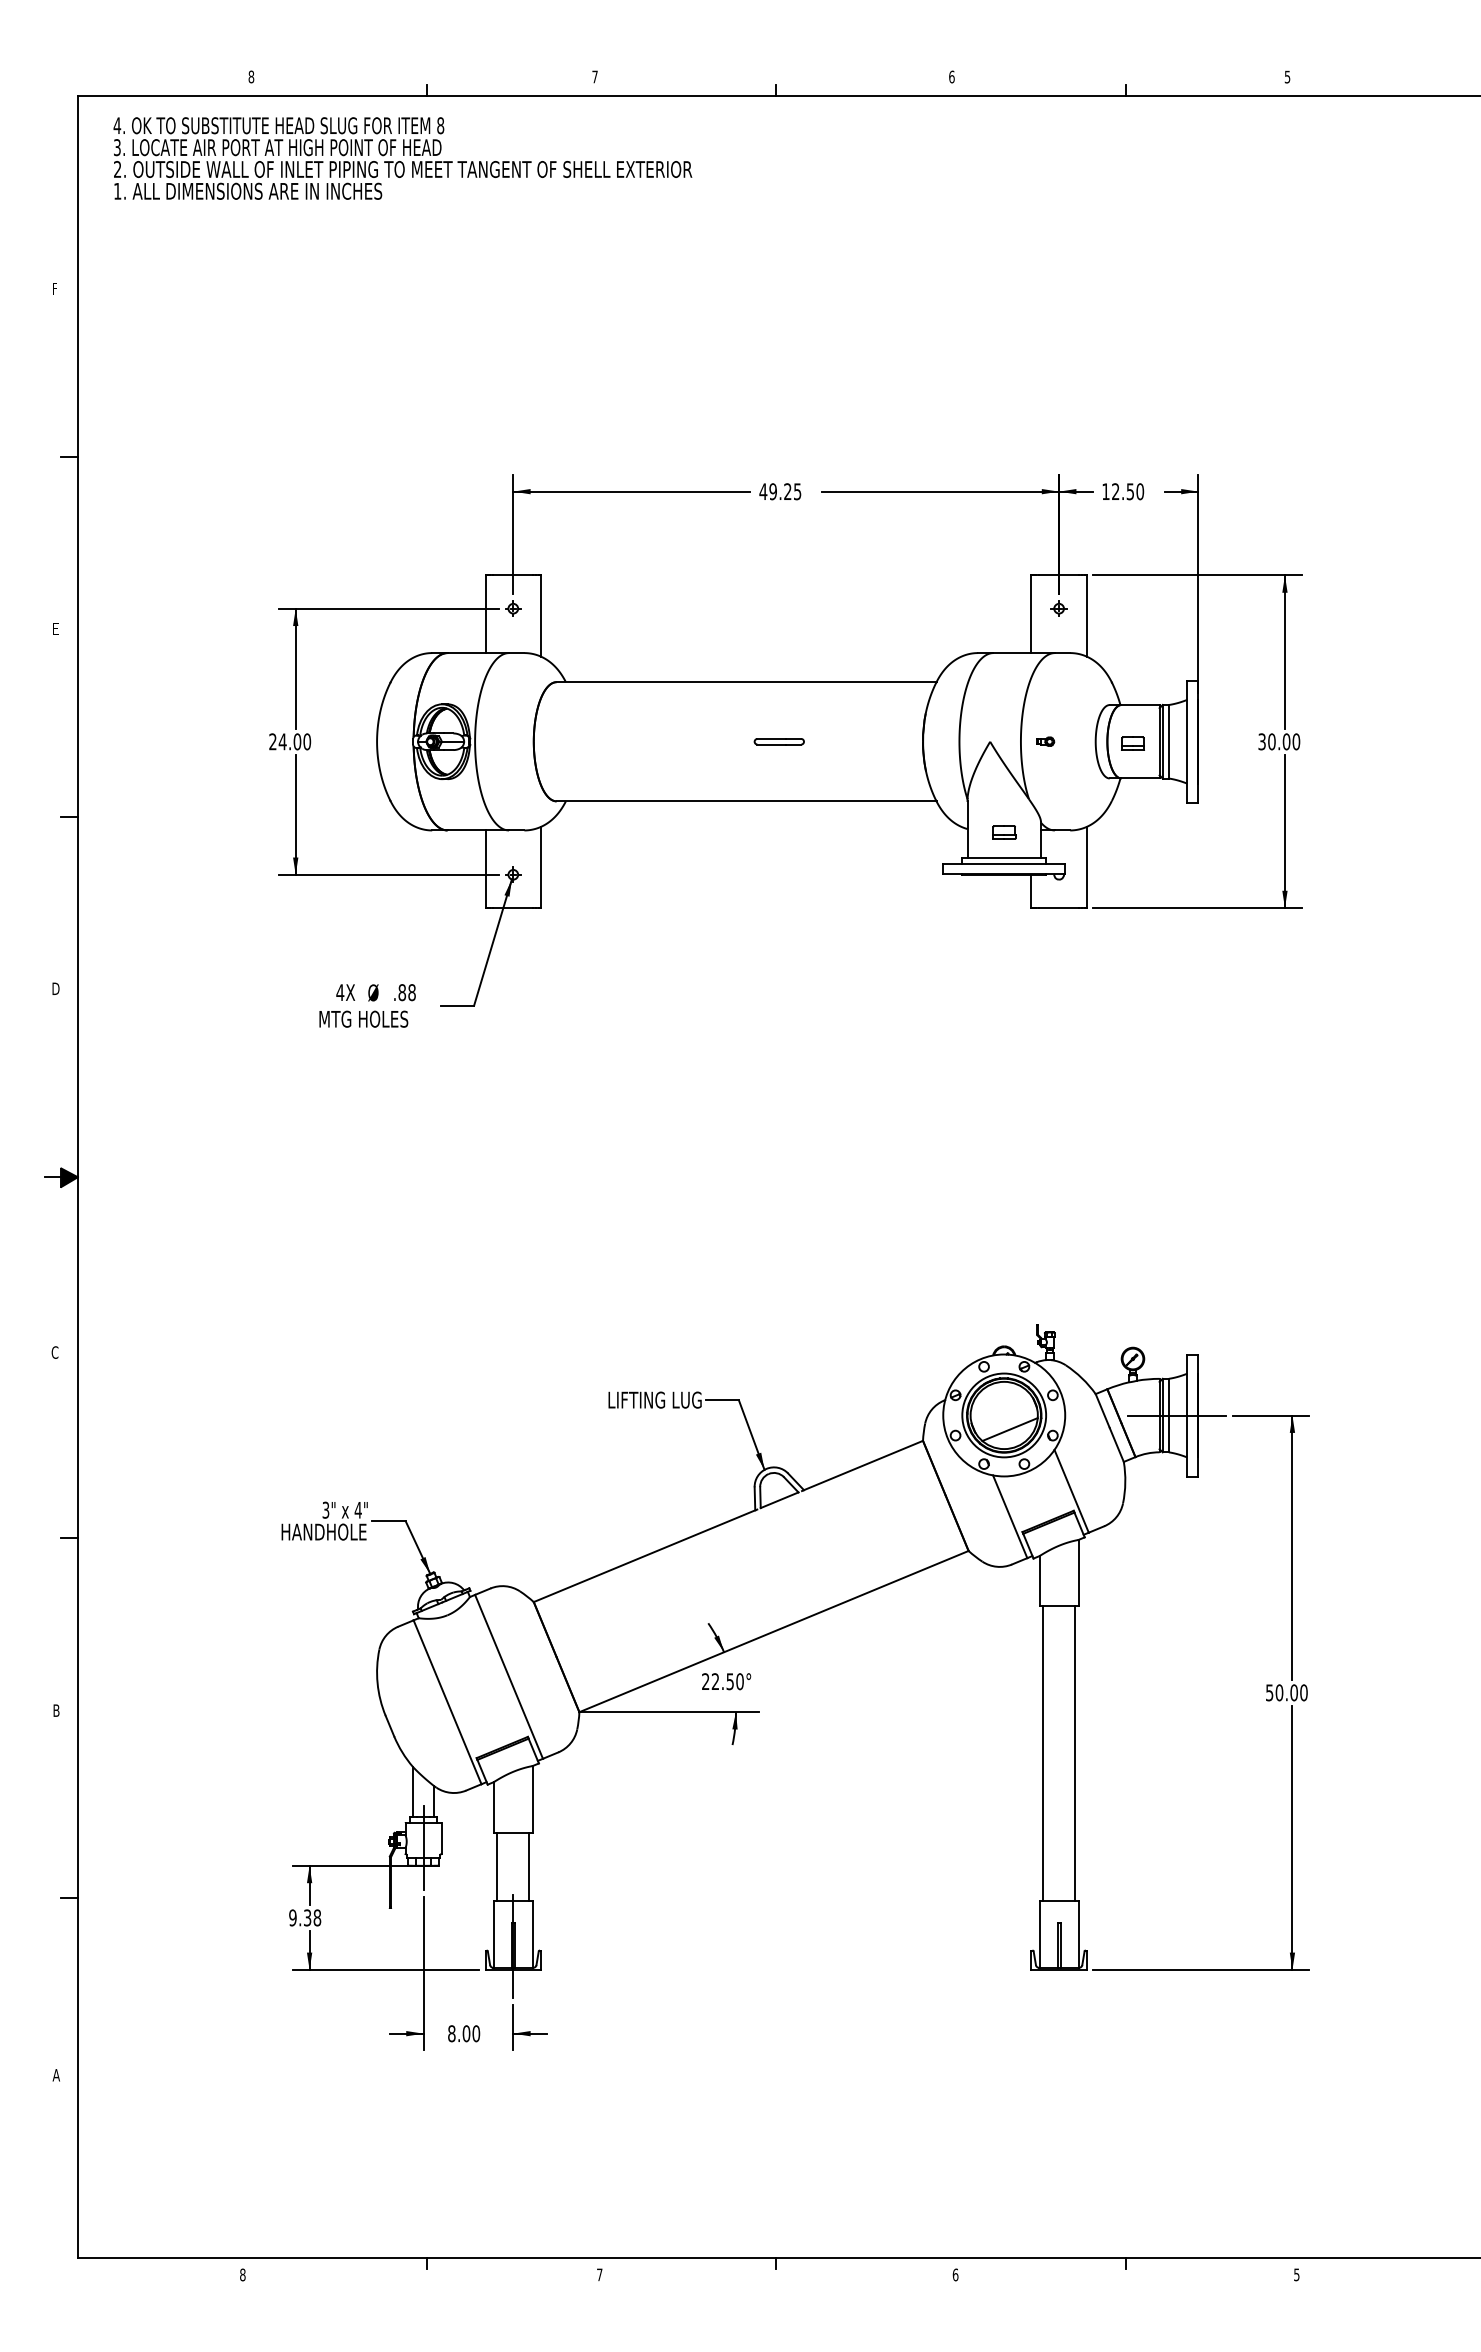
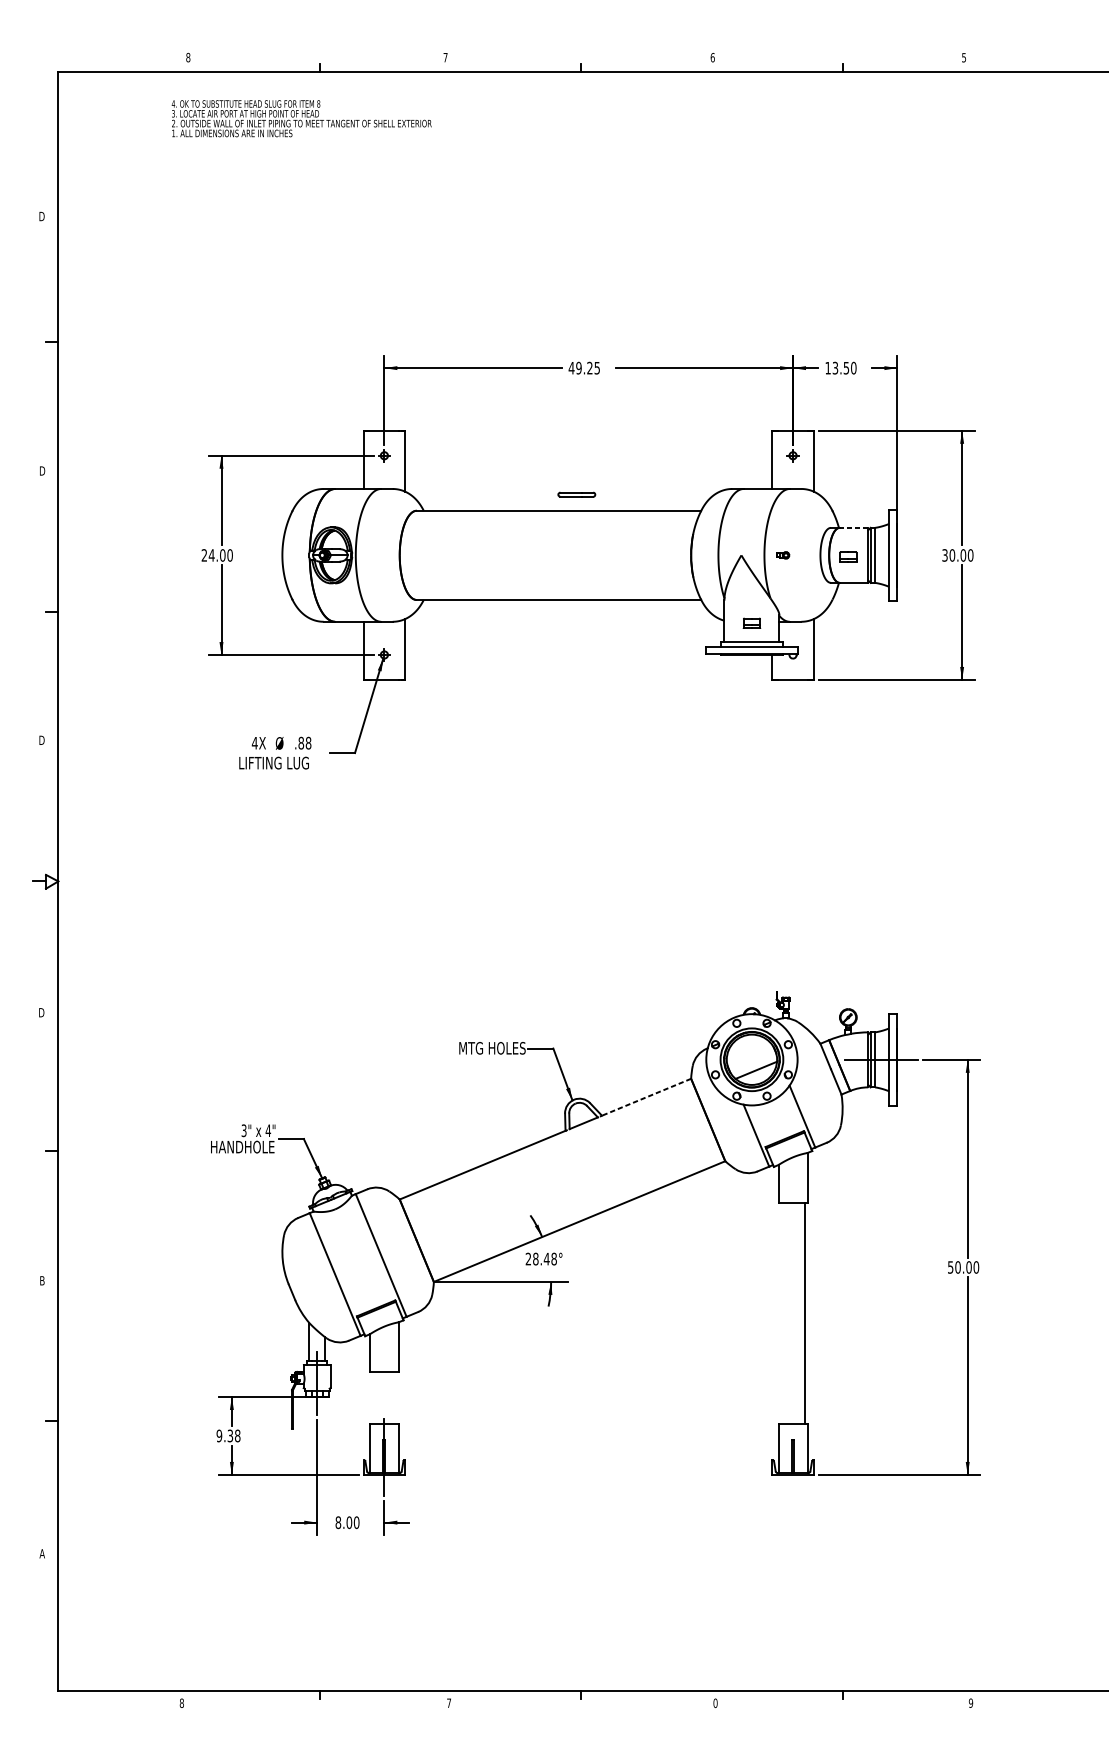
part: (402, 158) -> (301, 118), size x0.6
text: (55, 289) -> (41, 216), F -> D
text: (1115, 491) -> (835, 368), 12.50 -> 13.50
text: (56, 628) -> (42, 470), E -> D
line: (1140, 705) -> (853, 528), solid -> dashed
part: (778, 741) -> (576, 494), moved
text: (366, 1018) -> (274, 762), MTG HOLES -> LIFTING LUG
fill: (69, 1177) -> (52, 881), removed
text: (55, 1352) -> (41, 1012), C -> D
text: (655, 1399) -> (490, 1047), LIFTING LUG -> MTG HOLES
line: (863, 1465) -> (646, 1097), solid -> dashed
text: (727, 1681) -> (544, 1258), 22.50° -> 28.48°
line: (1043, 1753) -> (781, 1312), removed
line: (497, 1866) -> (372, 1397), removed
line: (529, 1866) -> (396, 1397), removed
text: (955, 2274) -> (715, 1702), 6 -> 0
text: (1296, 2274) -> (970, 1702), 5 -> 9

